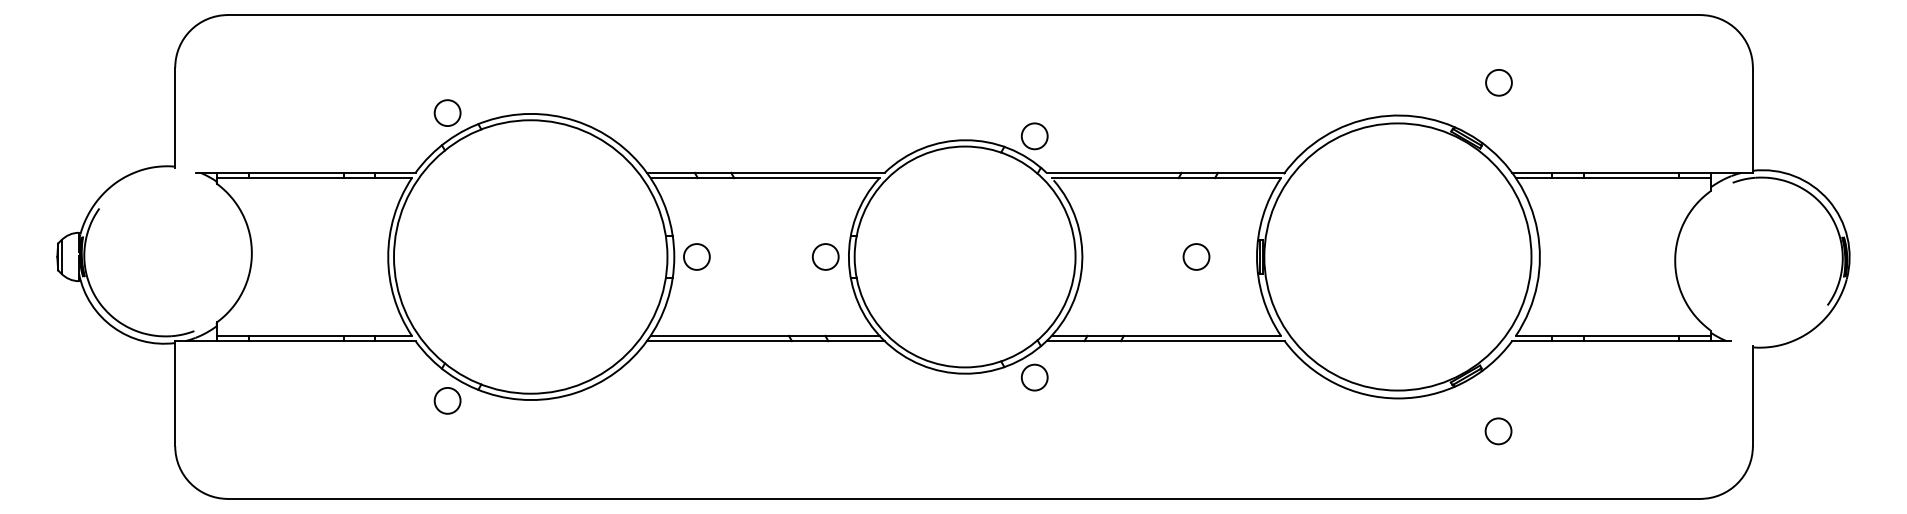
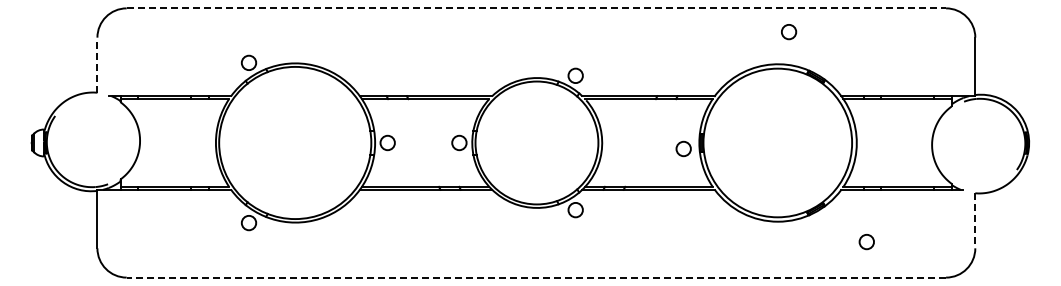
line: (964, 15) -> (536, 8), solid -> dashed
circle: (1499, 83) -> (789, 32), moved
line: (175, 117) -> (97, 65), solid -> dashed
circle: (1196, 256) -> (683, 148), moved
line: (1753, 396) -> (975, 220), solid -> dashed
circle: (1498, 432) -> (866, 242), moved
line: (964, 498) -> (536, 277), solid -> dashed

